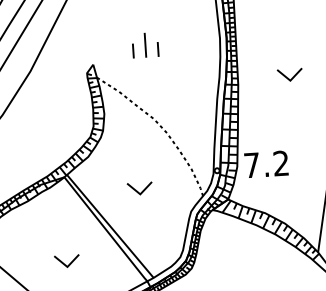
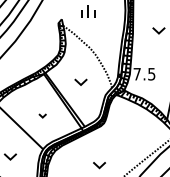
text: (280, 162) -> (151, 73), 7.2 -> 7.5
part: (66, 260) -> (42, 115), size x0.6

